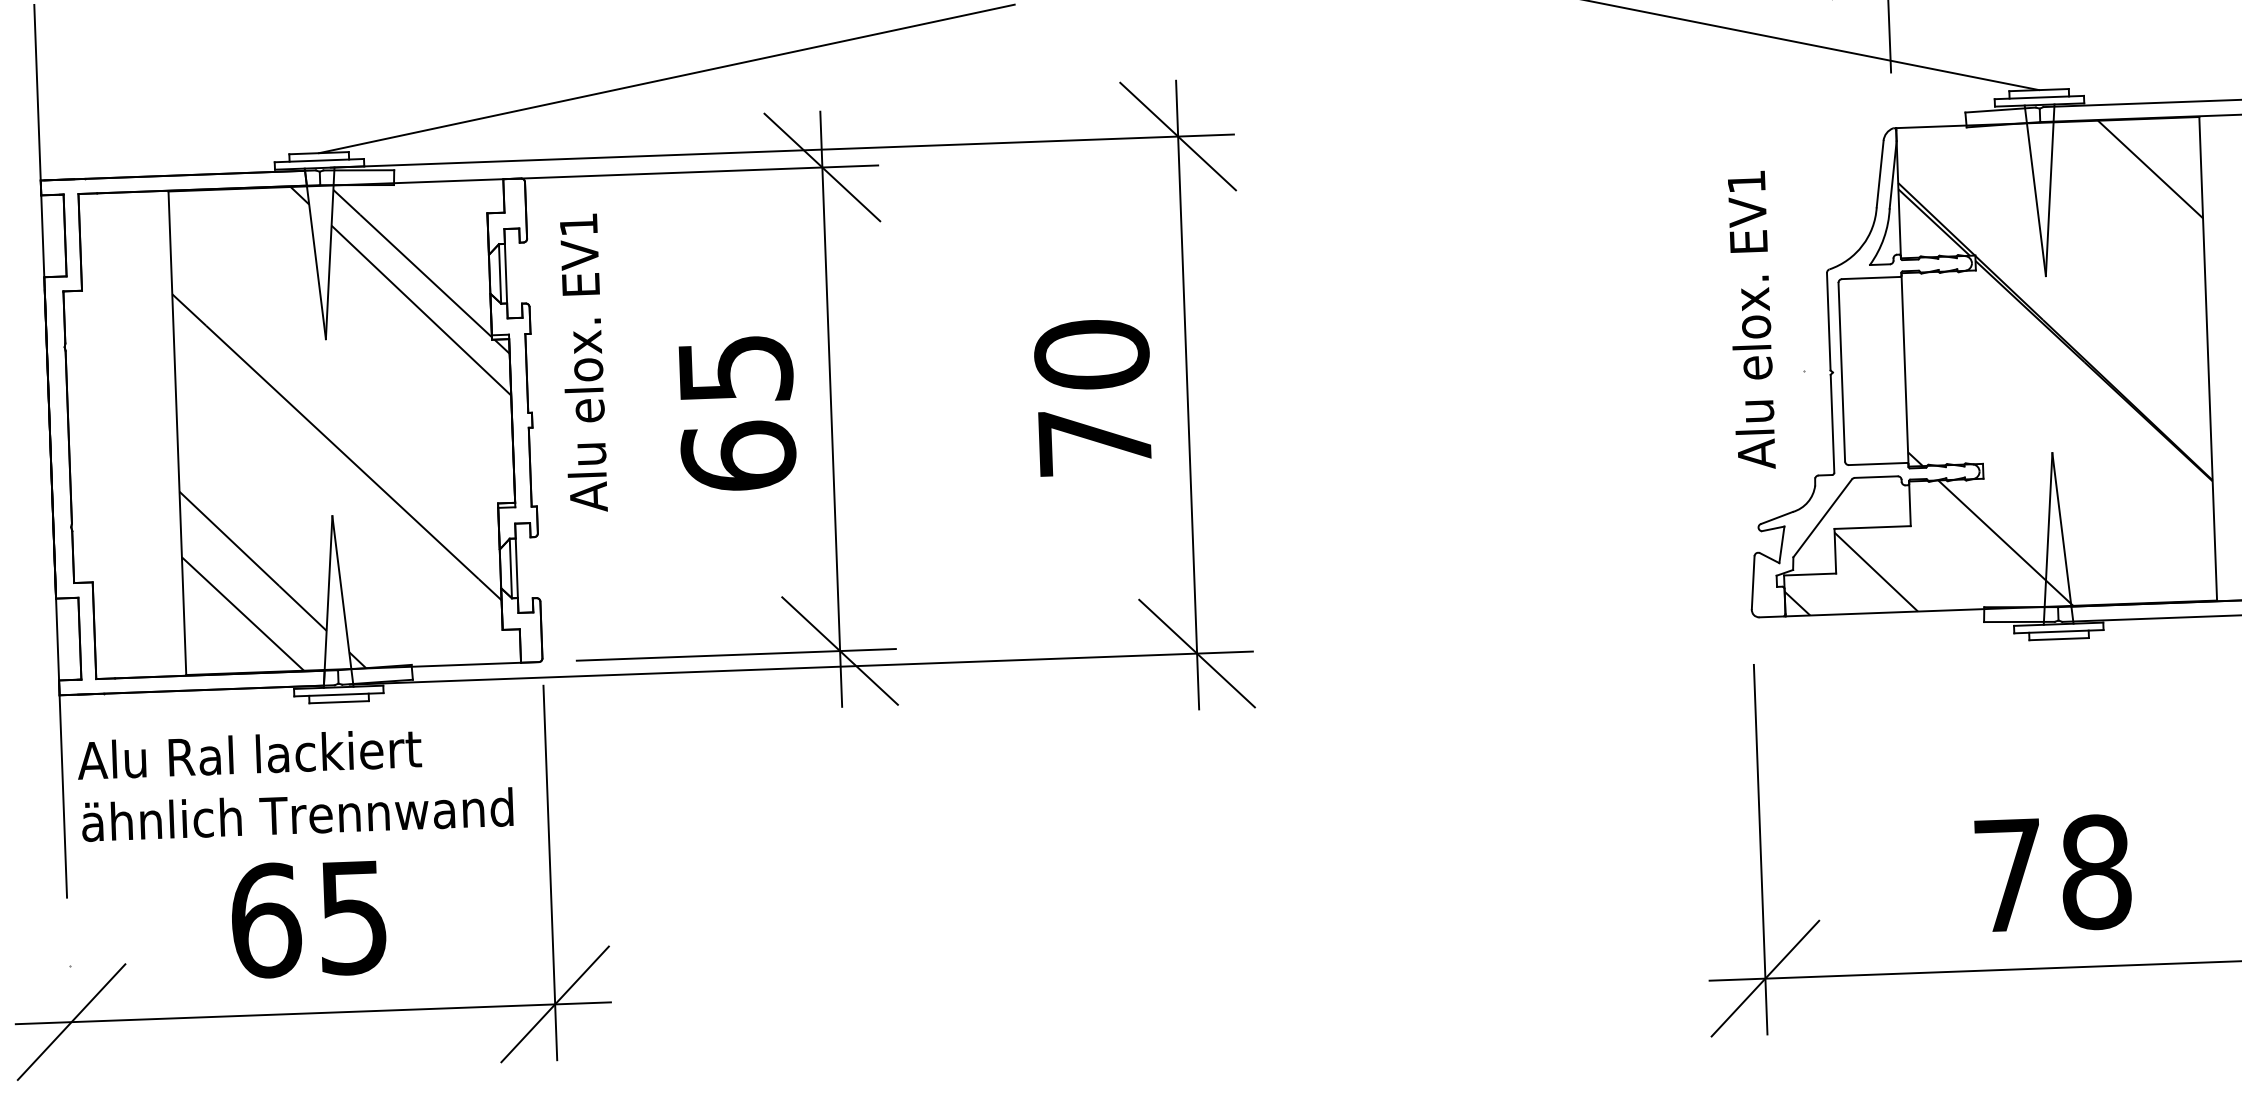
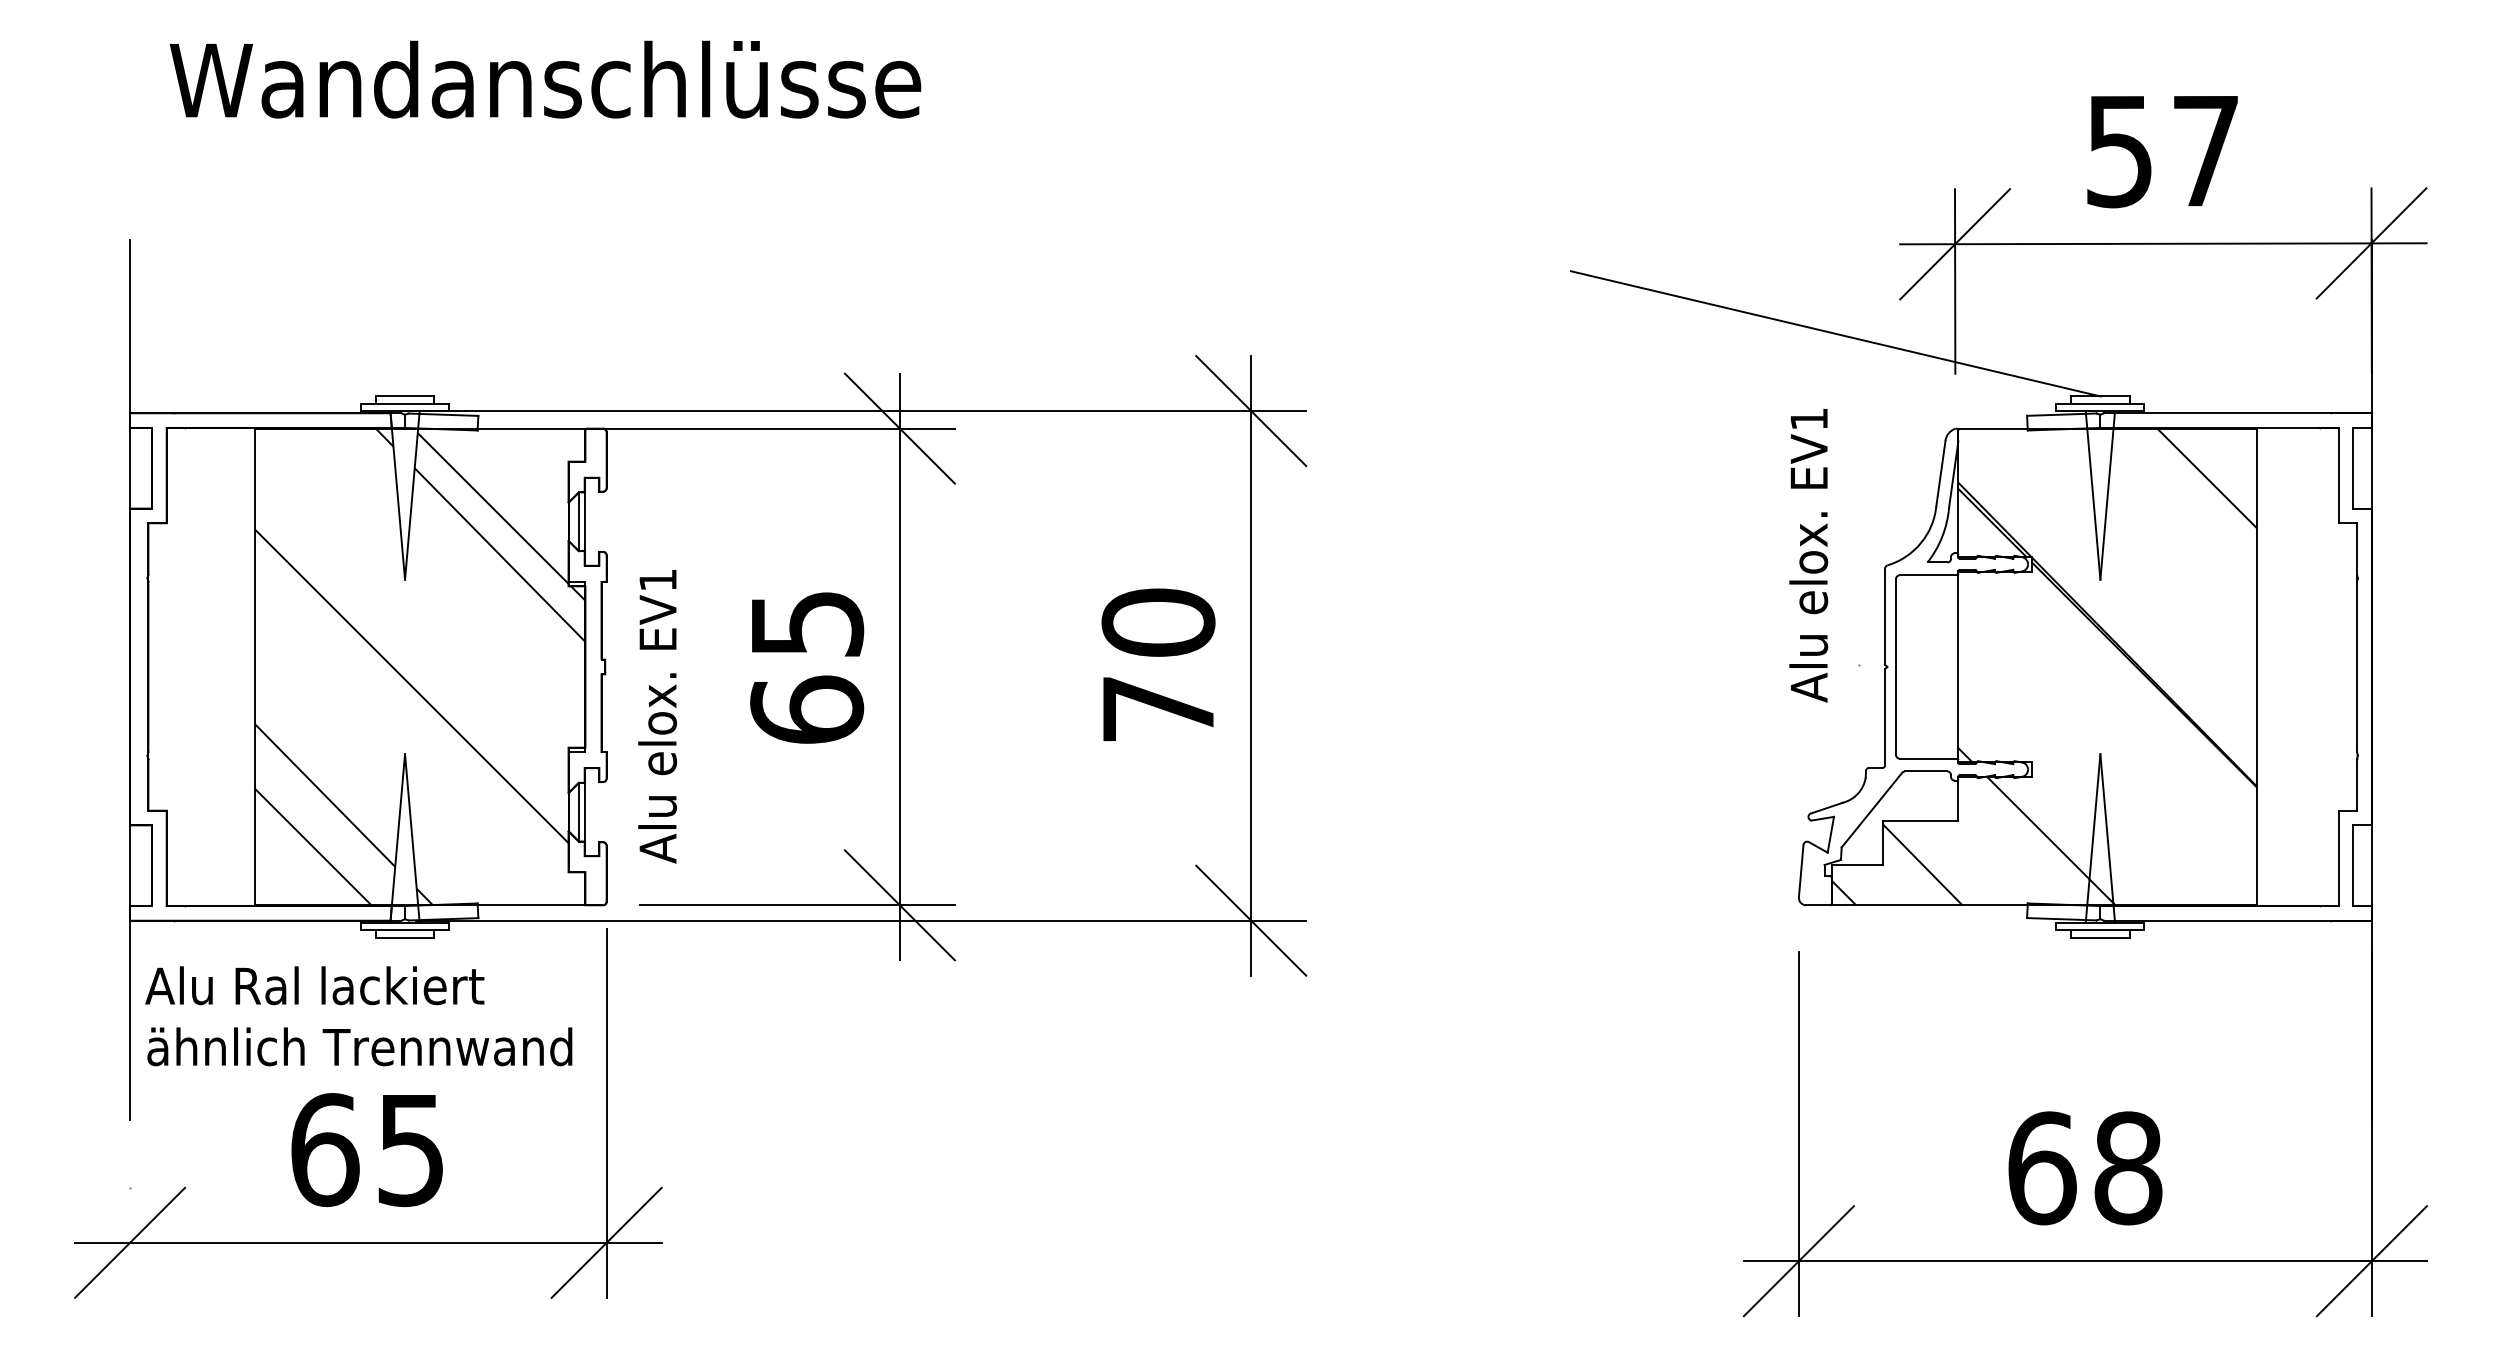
line: (667, 78) -> (750, 335), removed
text: (1750, 320) -> (1808, 555), moved
text: (583, 363) -> (657, 716), moved
text: (2009, 875) -> (2042, 1168), 78 -> 68

